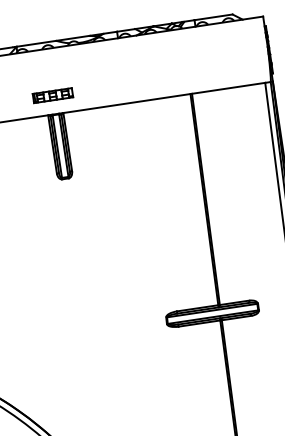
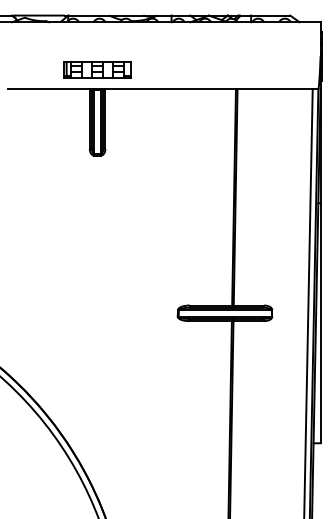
part: (52, 95) -> (97, 69), size x1.67

